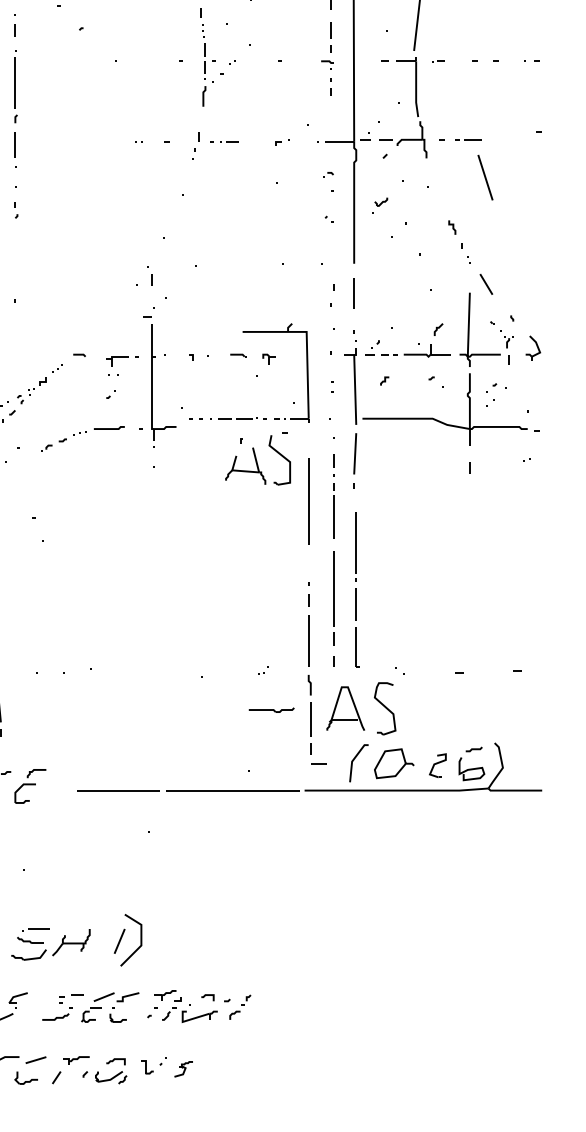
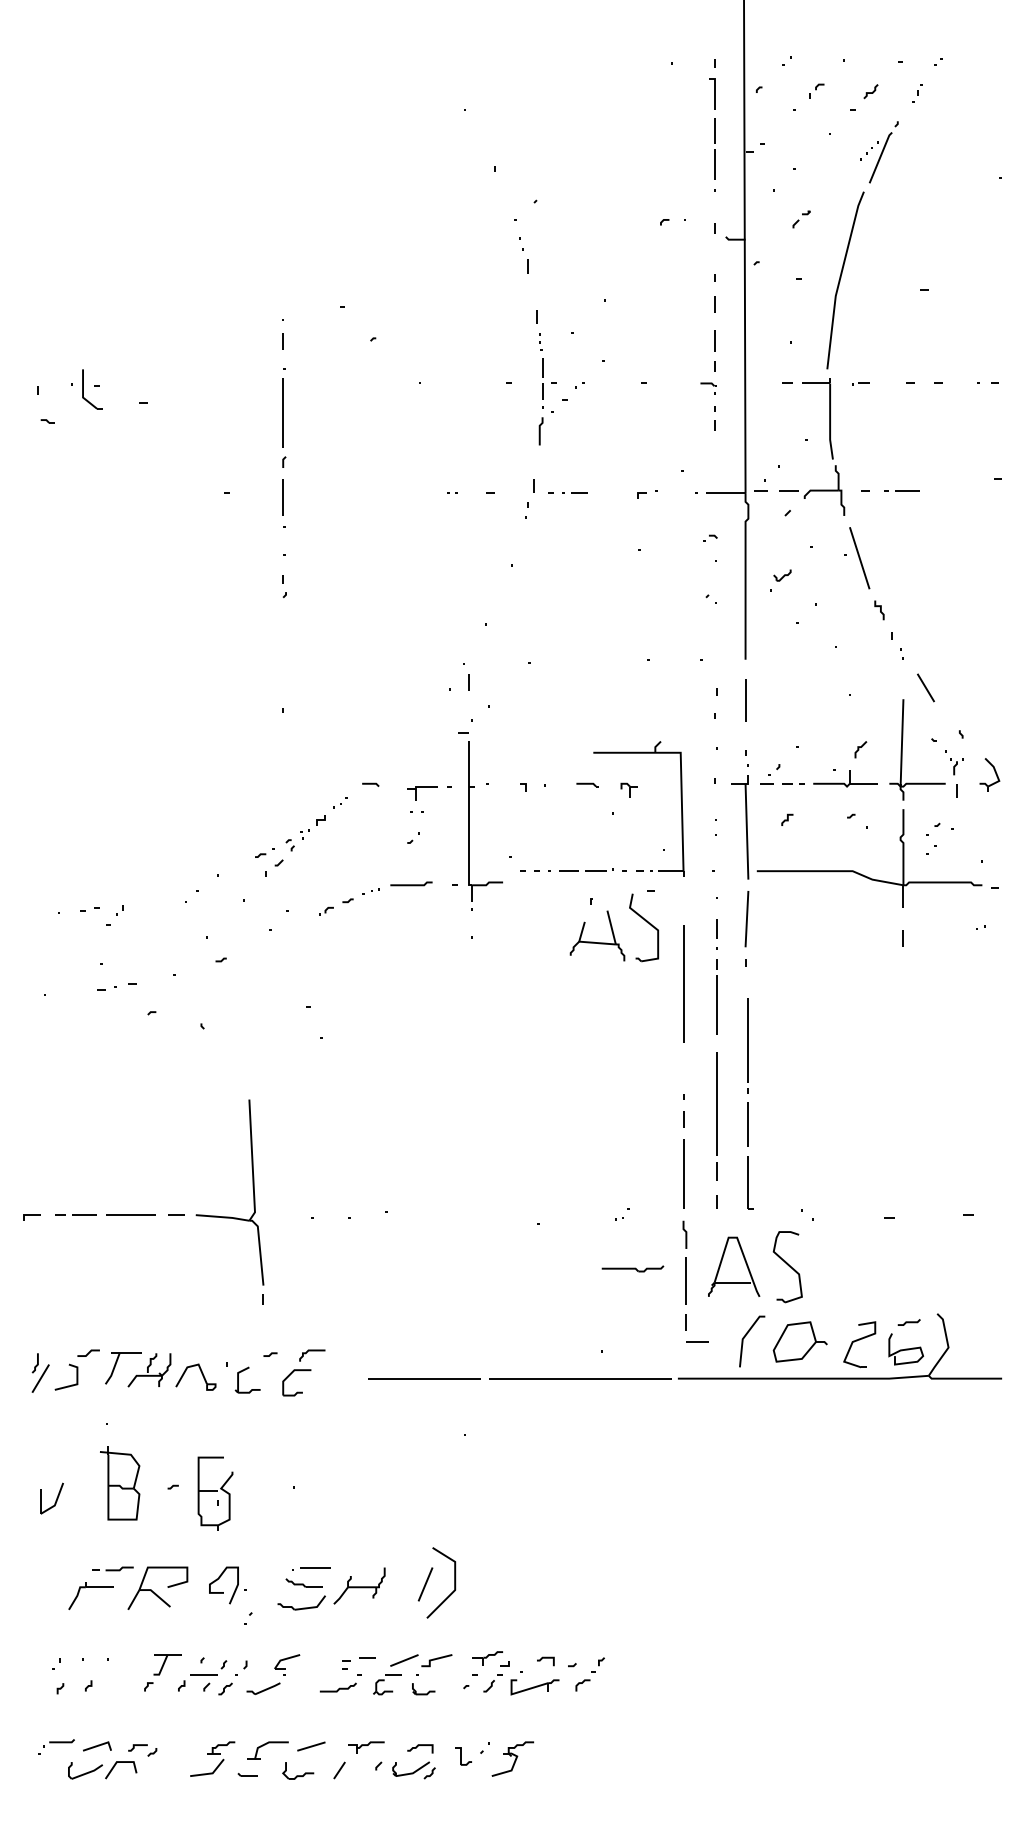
line: (485, 177) -> (859, 558), moved
part: (437, 765) -> (859, 1344), size x1.43
part: (183, 1068) -> (512, 1758), size x1.67

